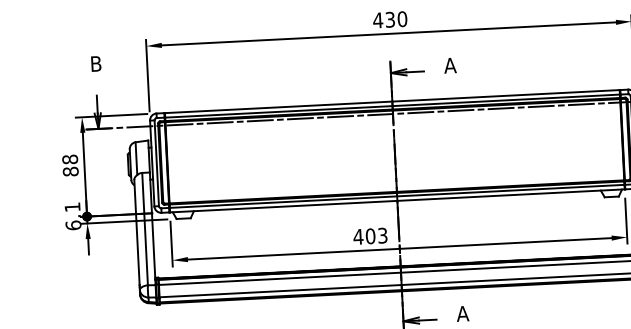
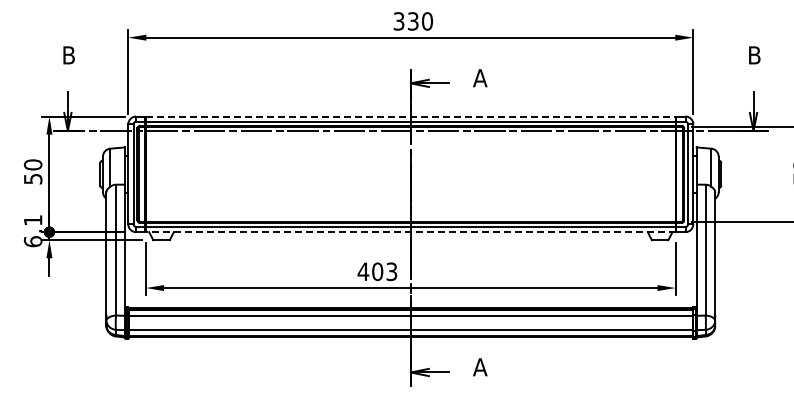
text: (377, 20) -> (398, 21), 430 -> 330
line: (392, 101) -> (410, 116), solid -> dashed
text: (69, 165) -> (32, 171), 88 -> 50
line: (397, 201) -> (410, 232), solid -> dashed

